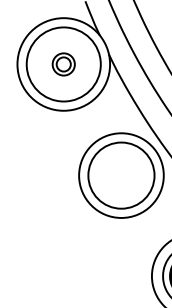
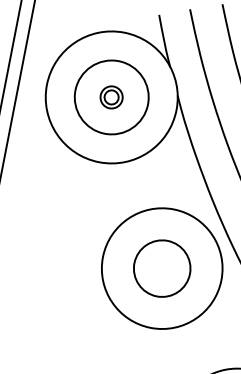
circle: (63, 64) -> (111, 97), size x0.7
part: (63, 64) -> (111, 97), size x0.7
circle: (121, 175) -> (162, 268), size x0.6

